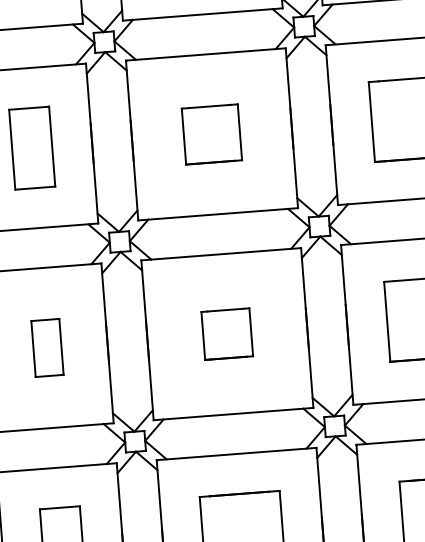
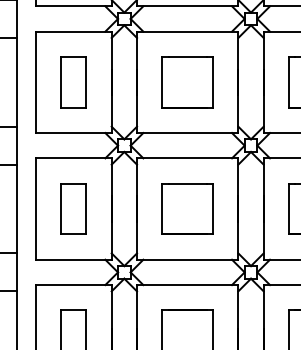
part: (211, 134) -> (187, 82), size x1.43
part: (227, 333) -> (187, 208), size x1.67
part: (47, 347) -> (73, 208), size x1.43

